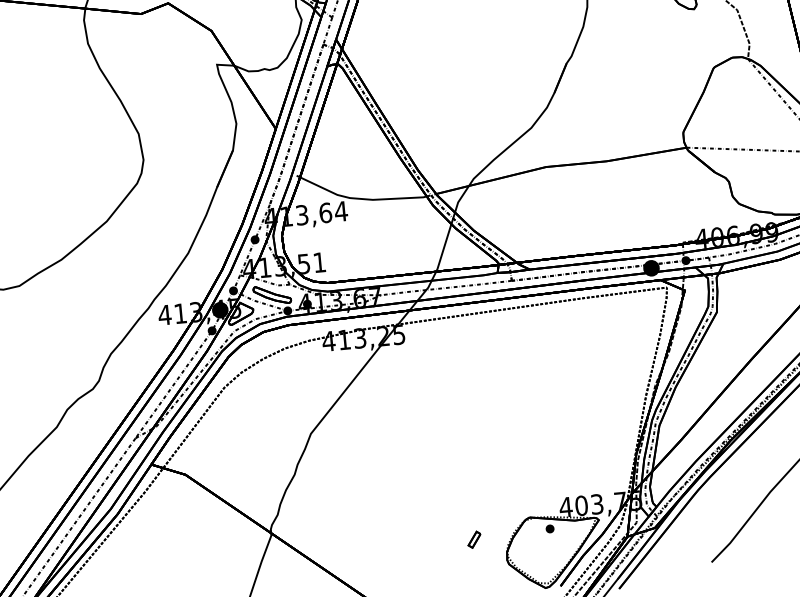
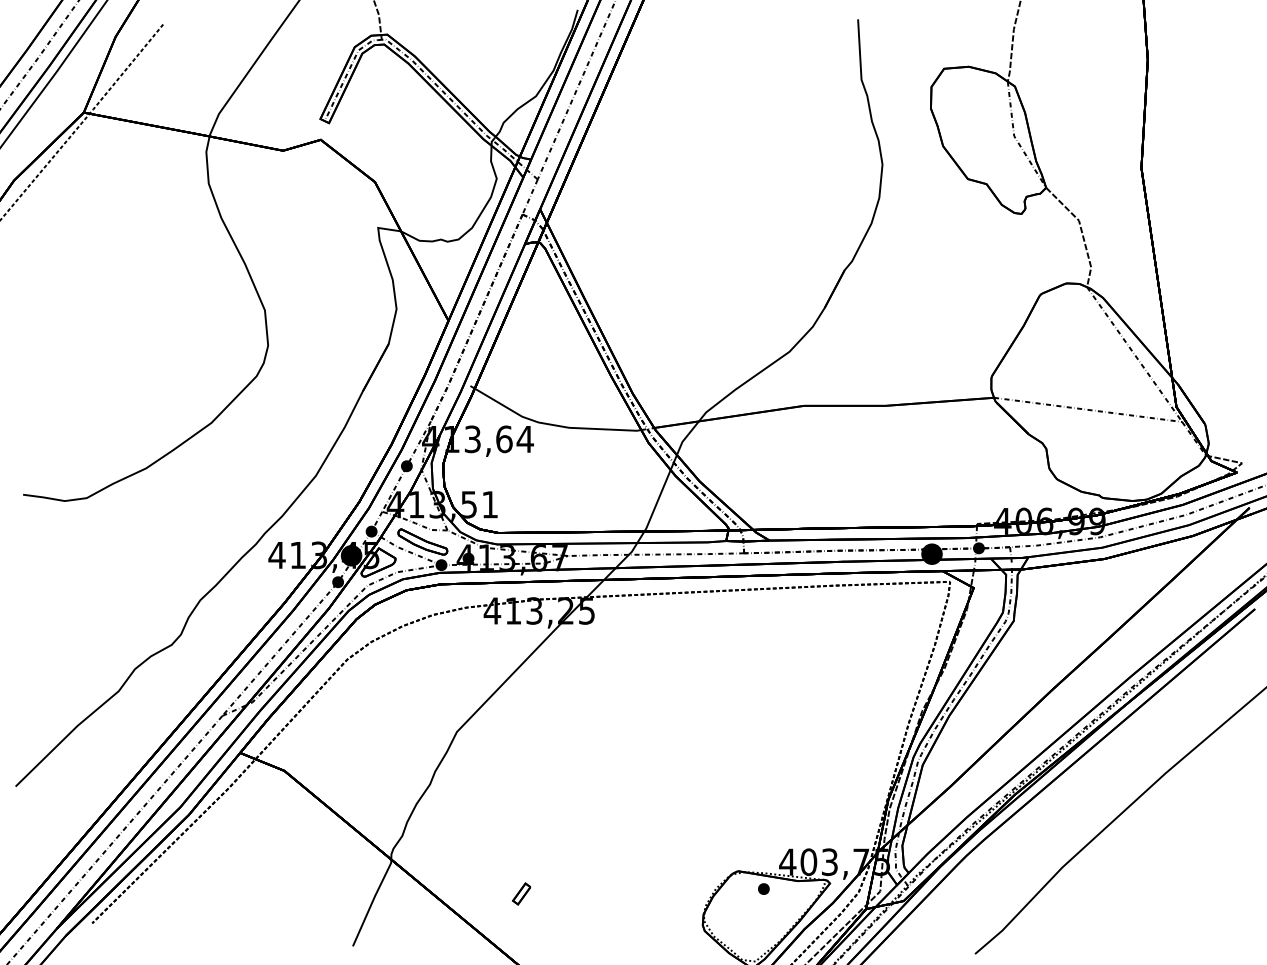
part: (474, 539) -> (521, 893), moved

